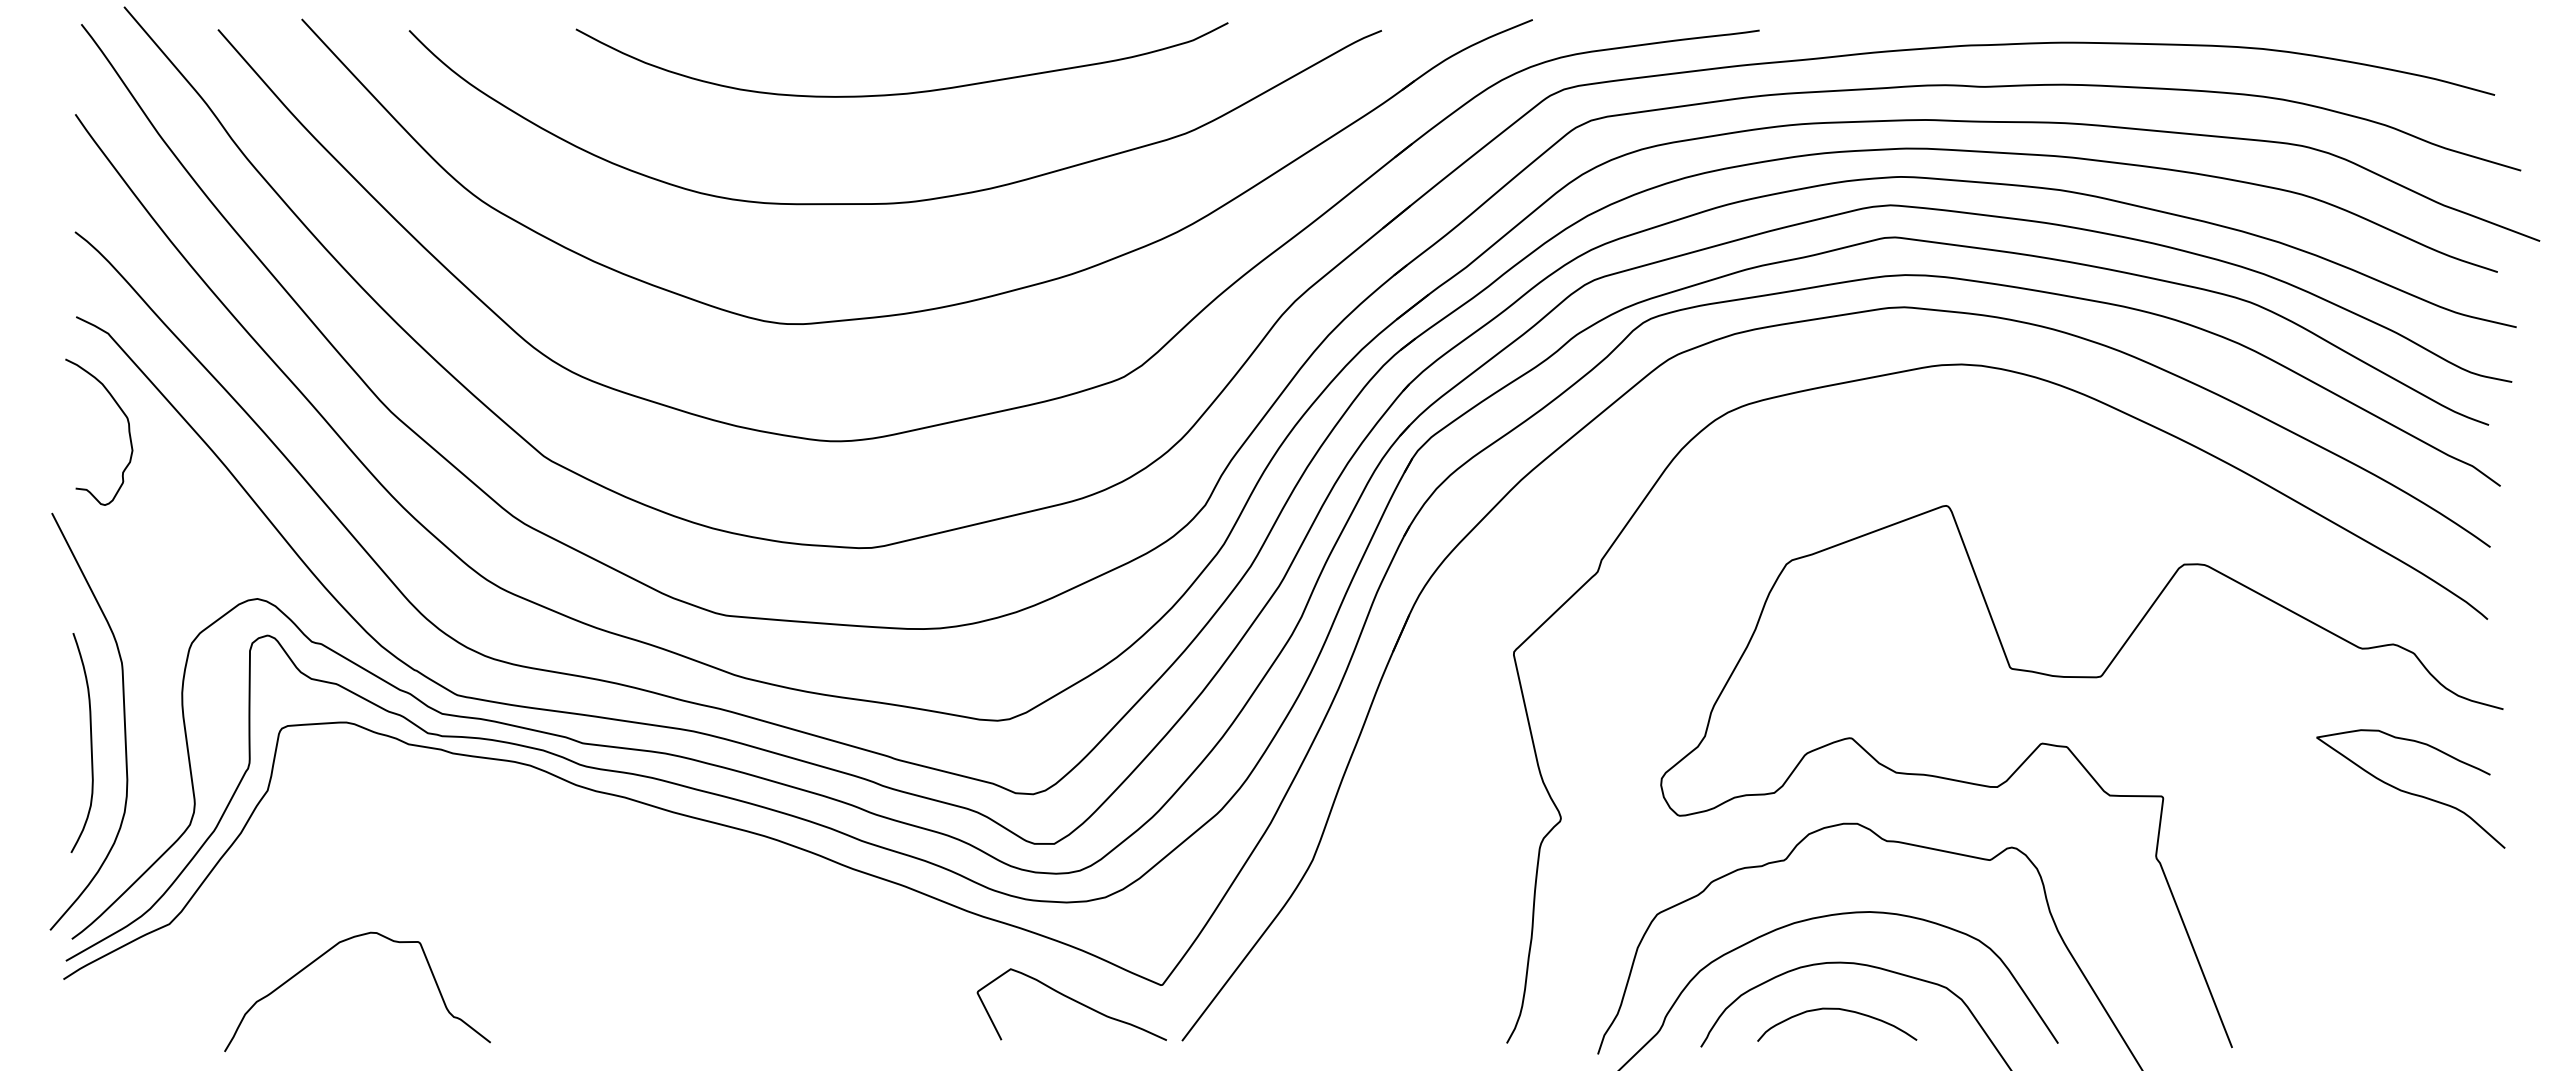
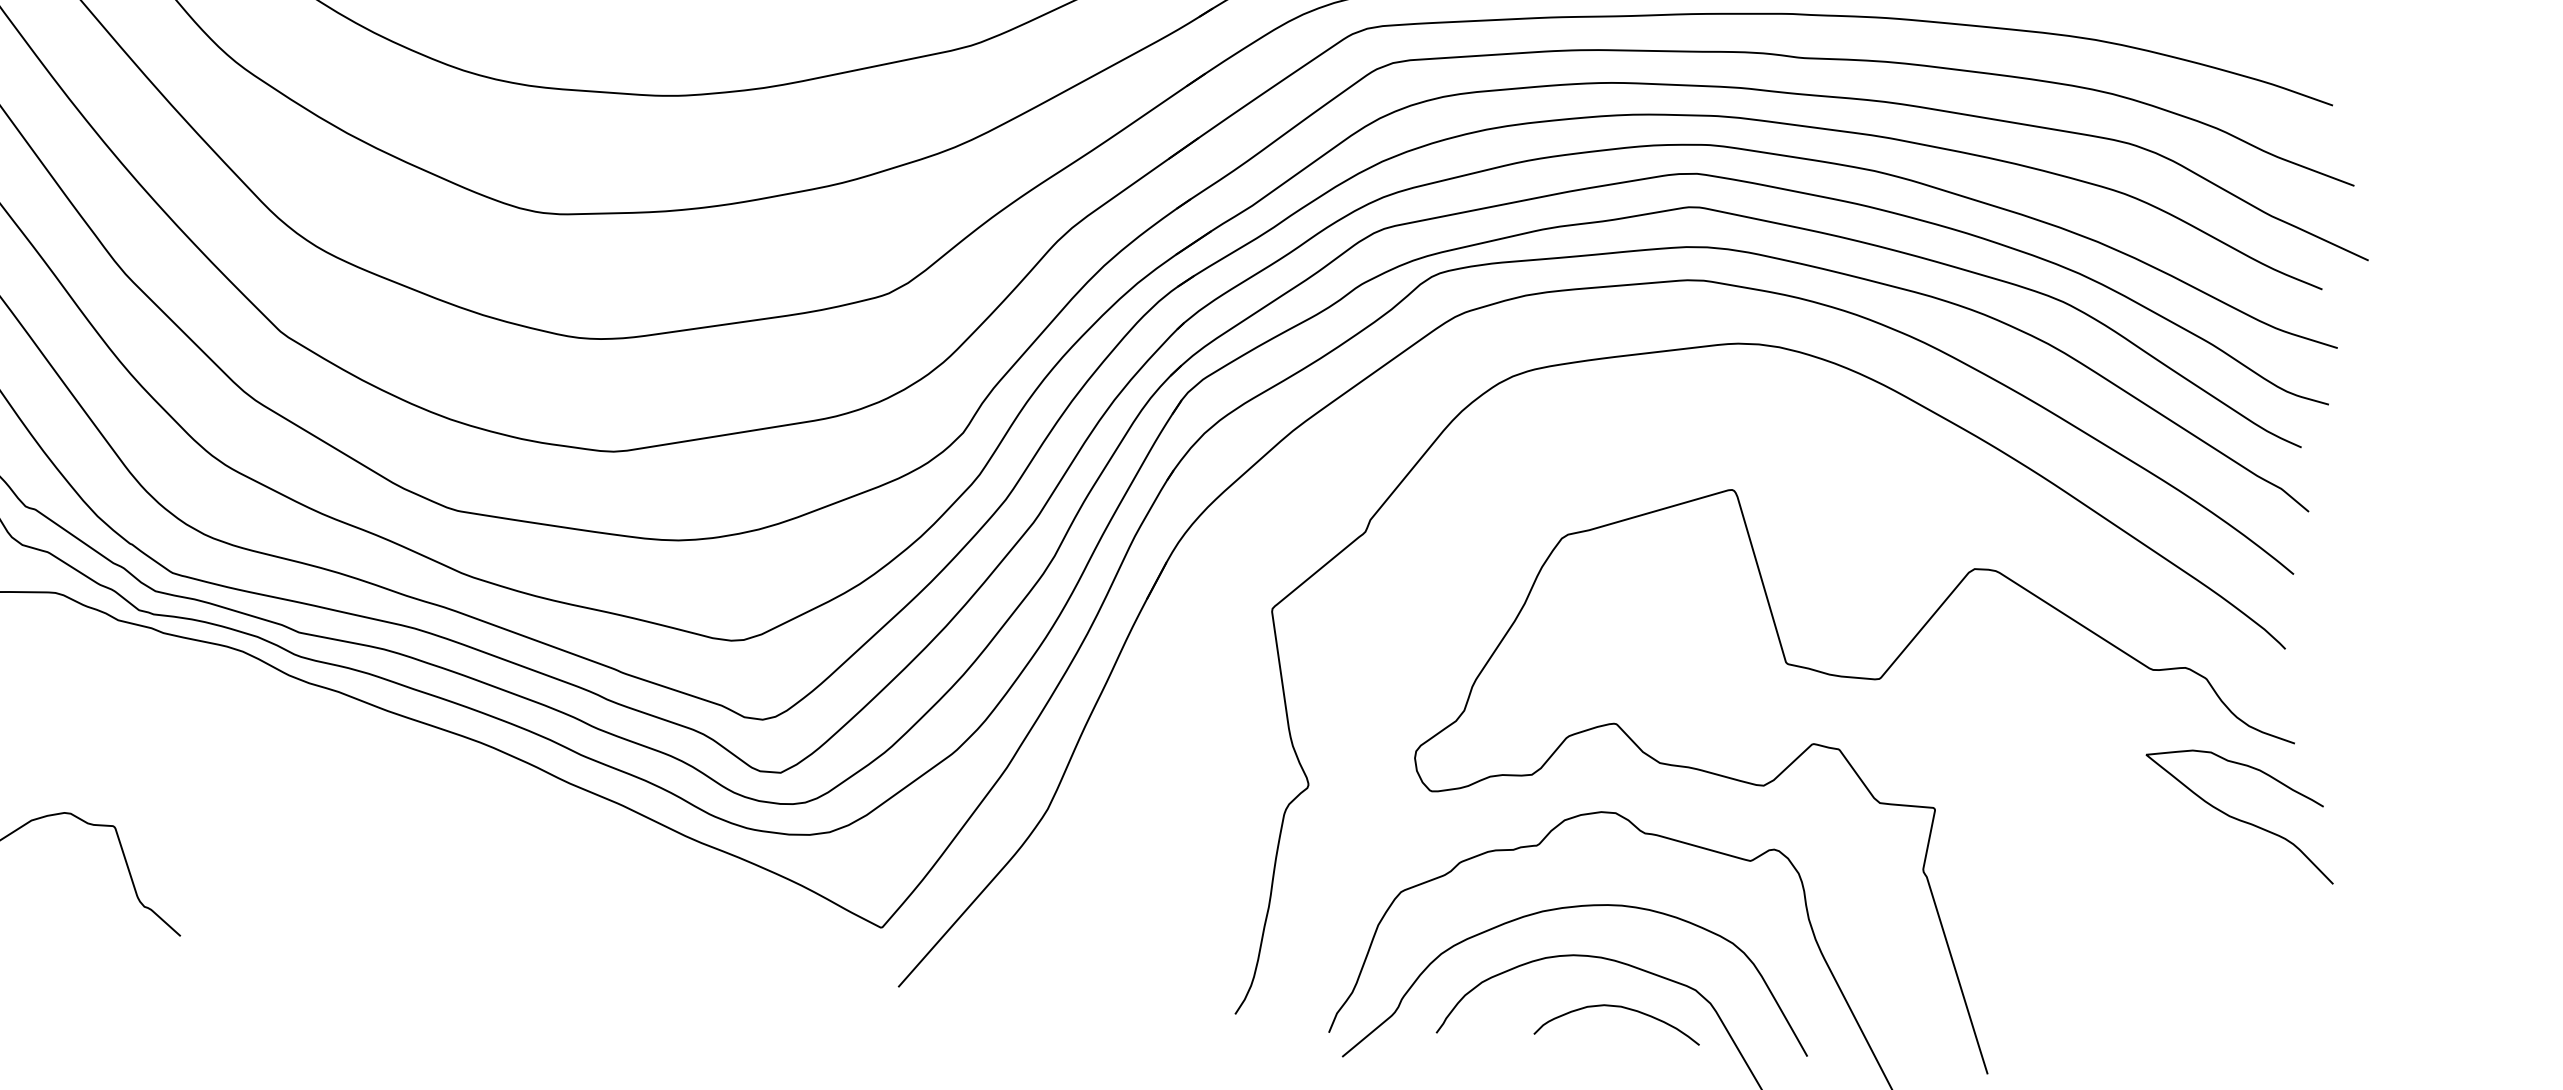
curve: (2410, 792) -> (2239, 819), moved
curve: (1072, 1000) -> (787, 936), removed
curve: (1840, 1010) -> (1622, 1008), moved

